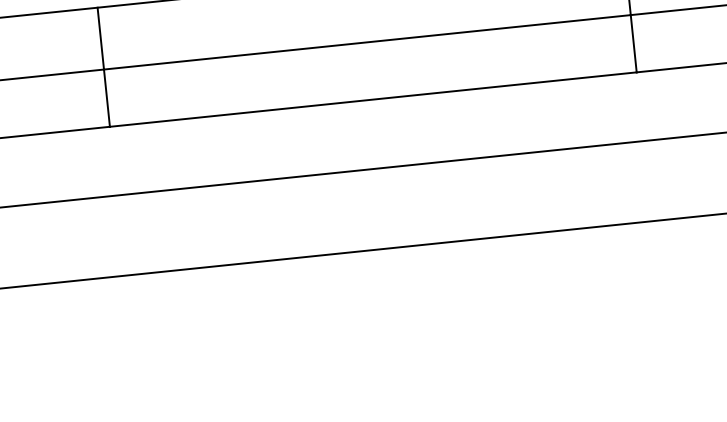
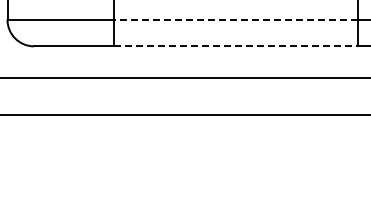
line: (366, 41) -> (235, 19), solid -> dashed
line: (374, 99) -> (236, 46), solid -> dashed

